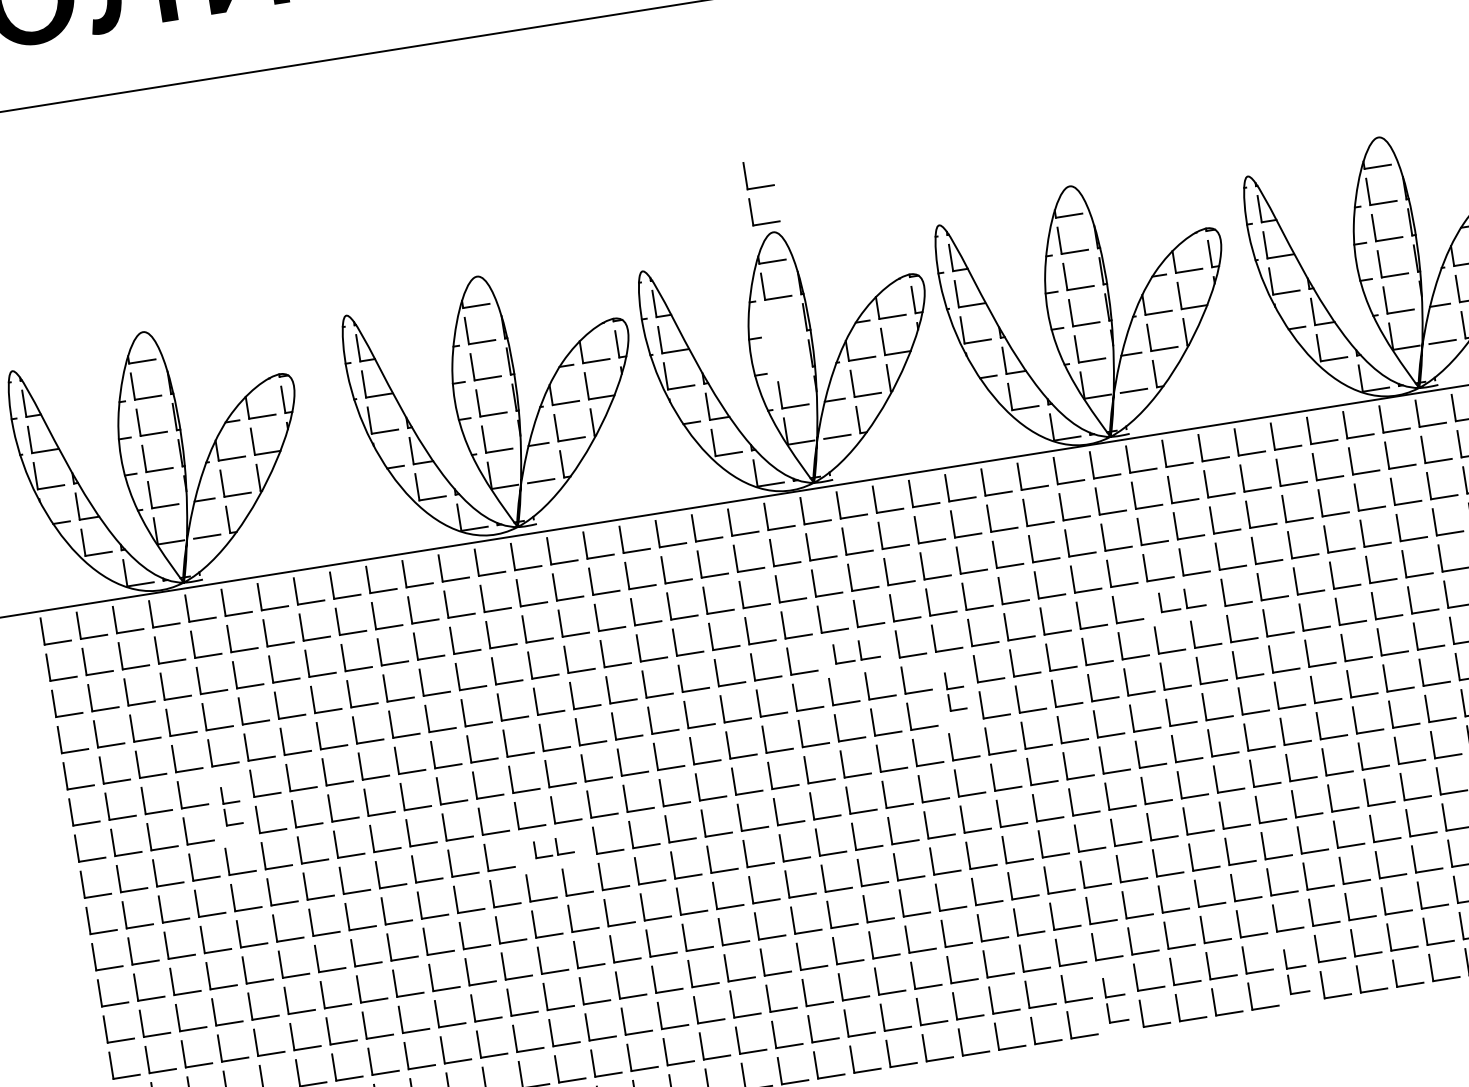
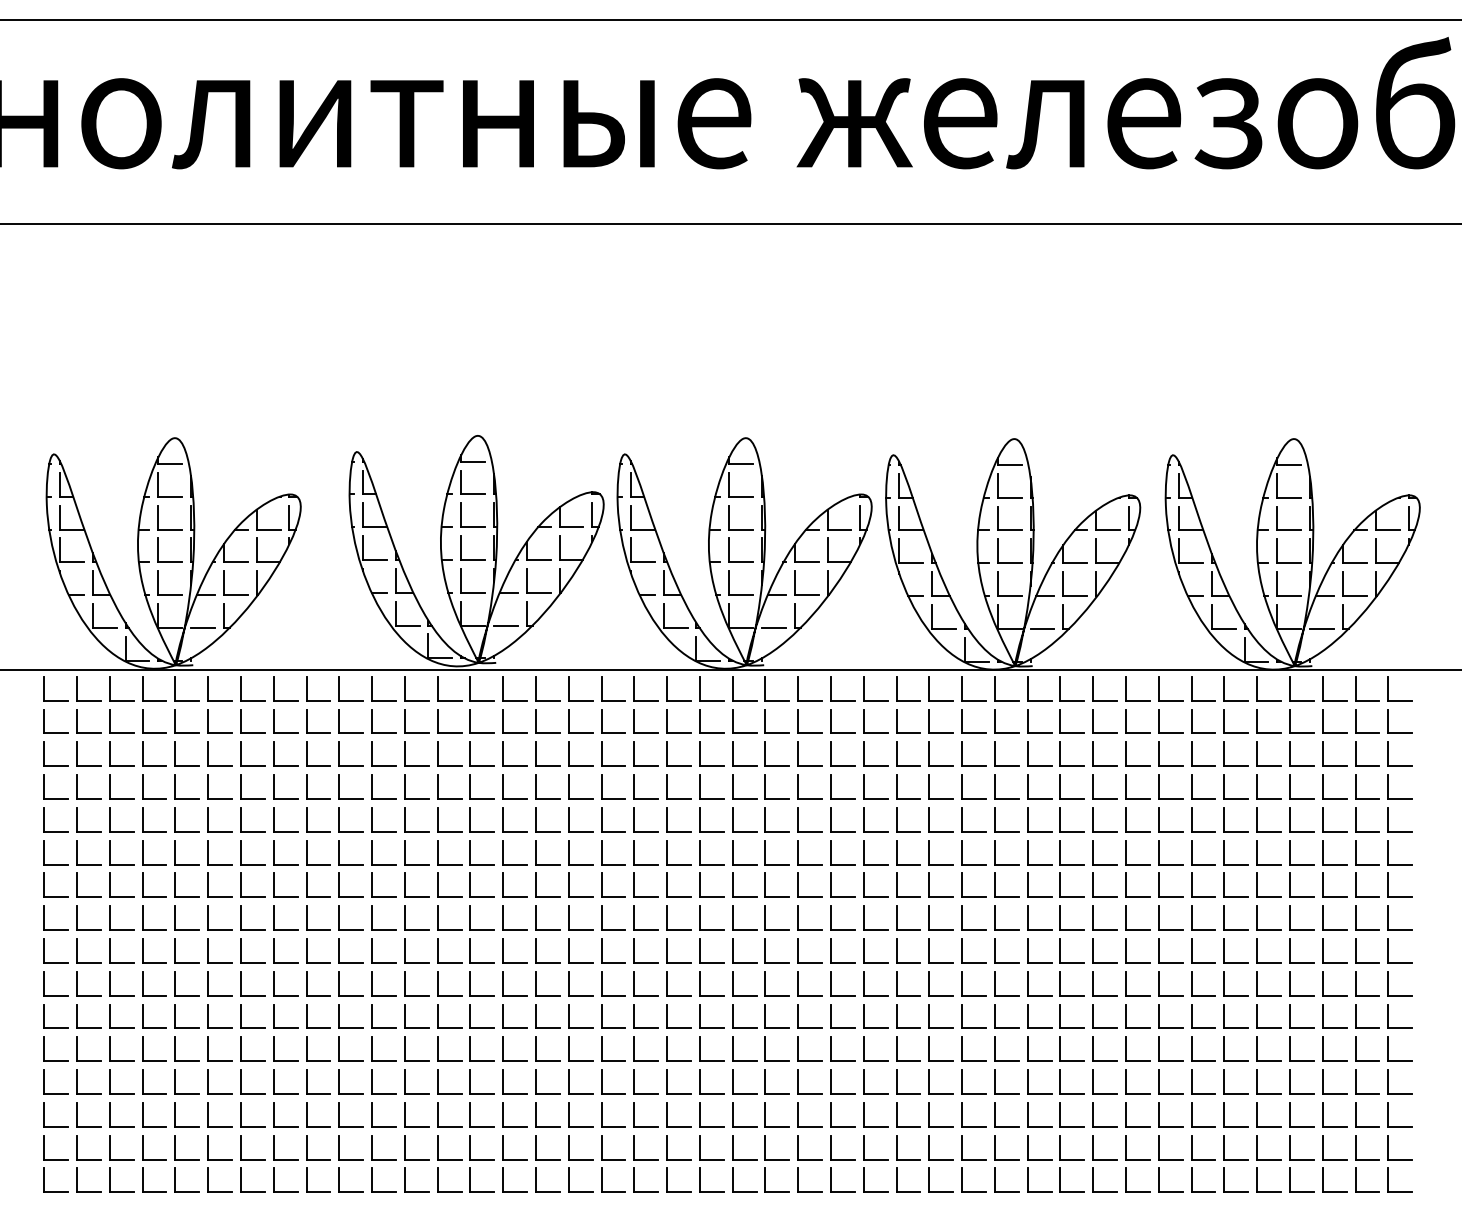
part: (760, 191) -> (740, 533), moved
part: (1181, 599) -> (1055, 819), size x1.43
part: (856, 650) -> (760, 819), size x1.43
part: (955, 690) -> (842, 868), size x1.67
part: (231, 805) -> (186, 868), size x1.67
part: (553, 846) -> (465, 950), size x1.67
part: (1295, 970) -> (1104, 1163), size x1.43
part: (1114, 998) -> (940, 1163), size x1.43

